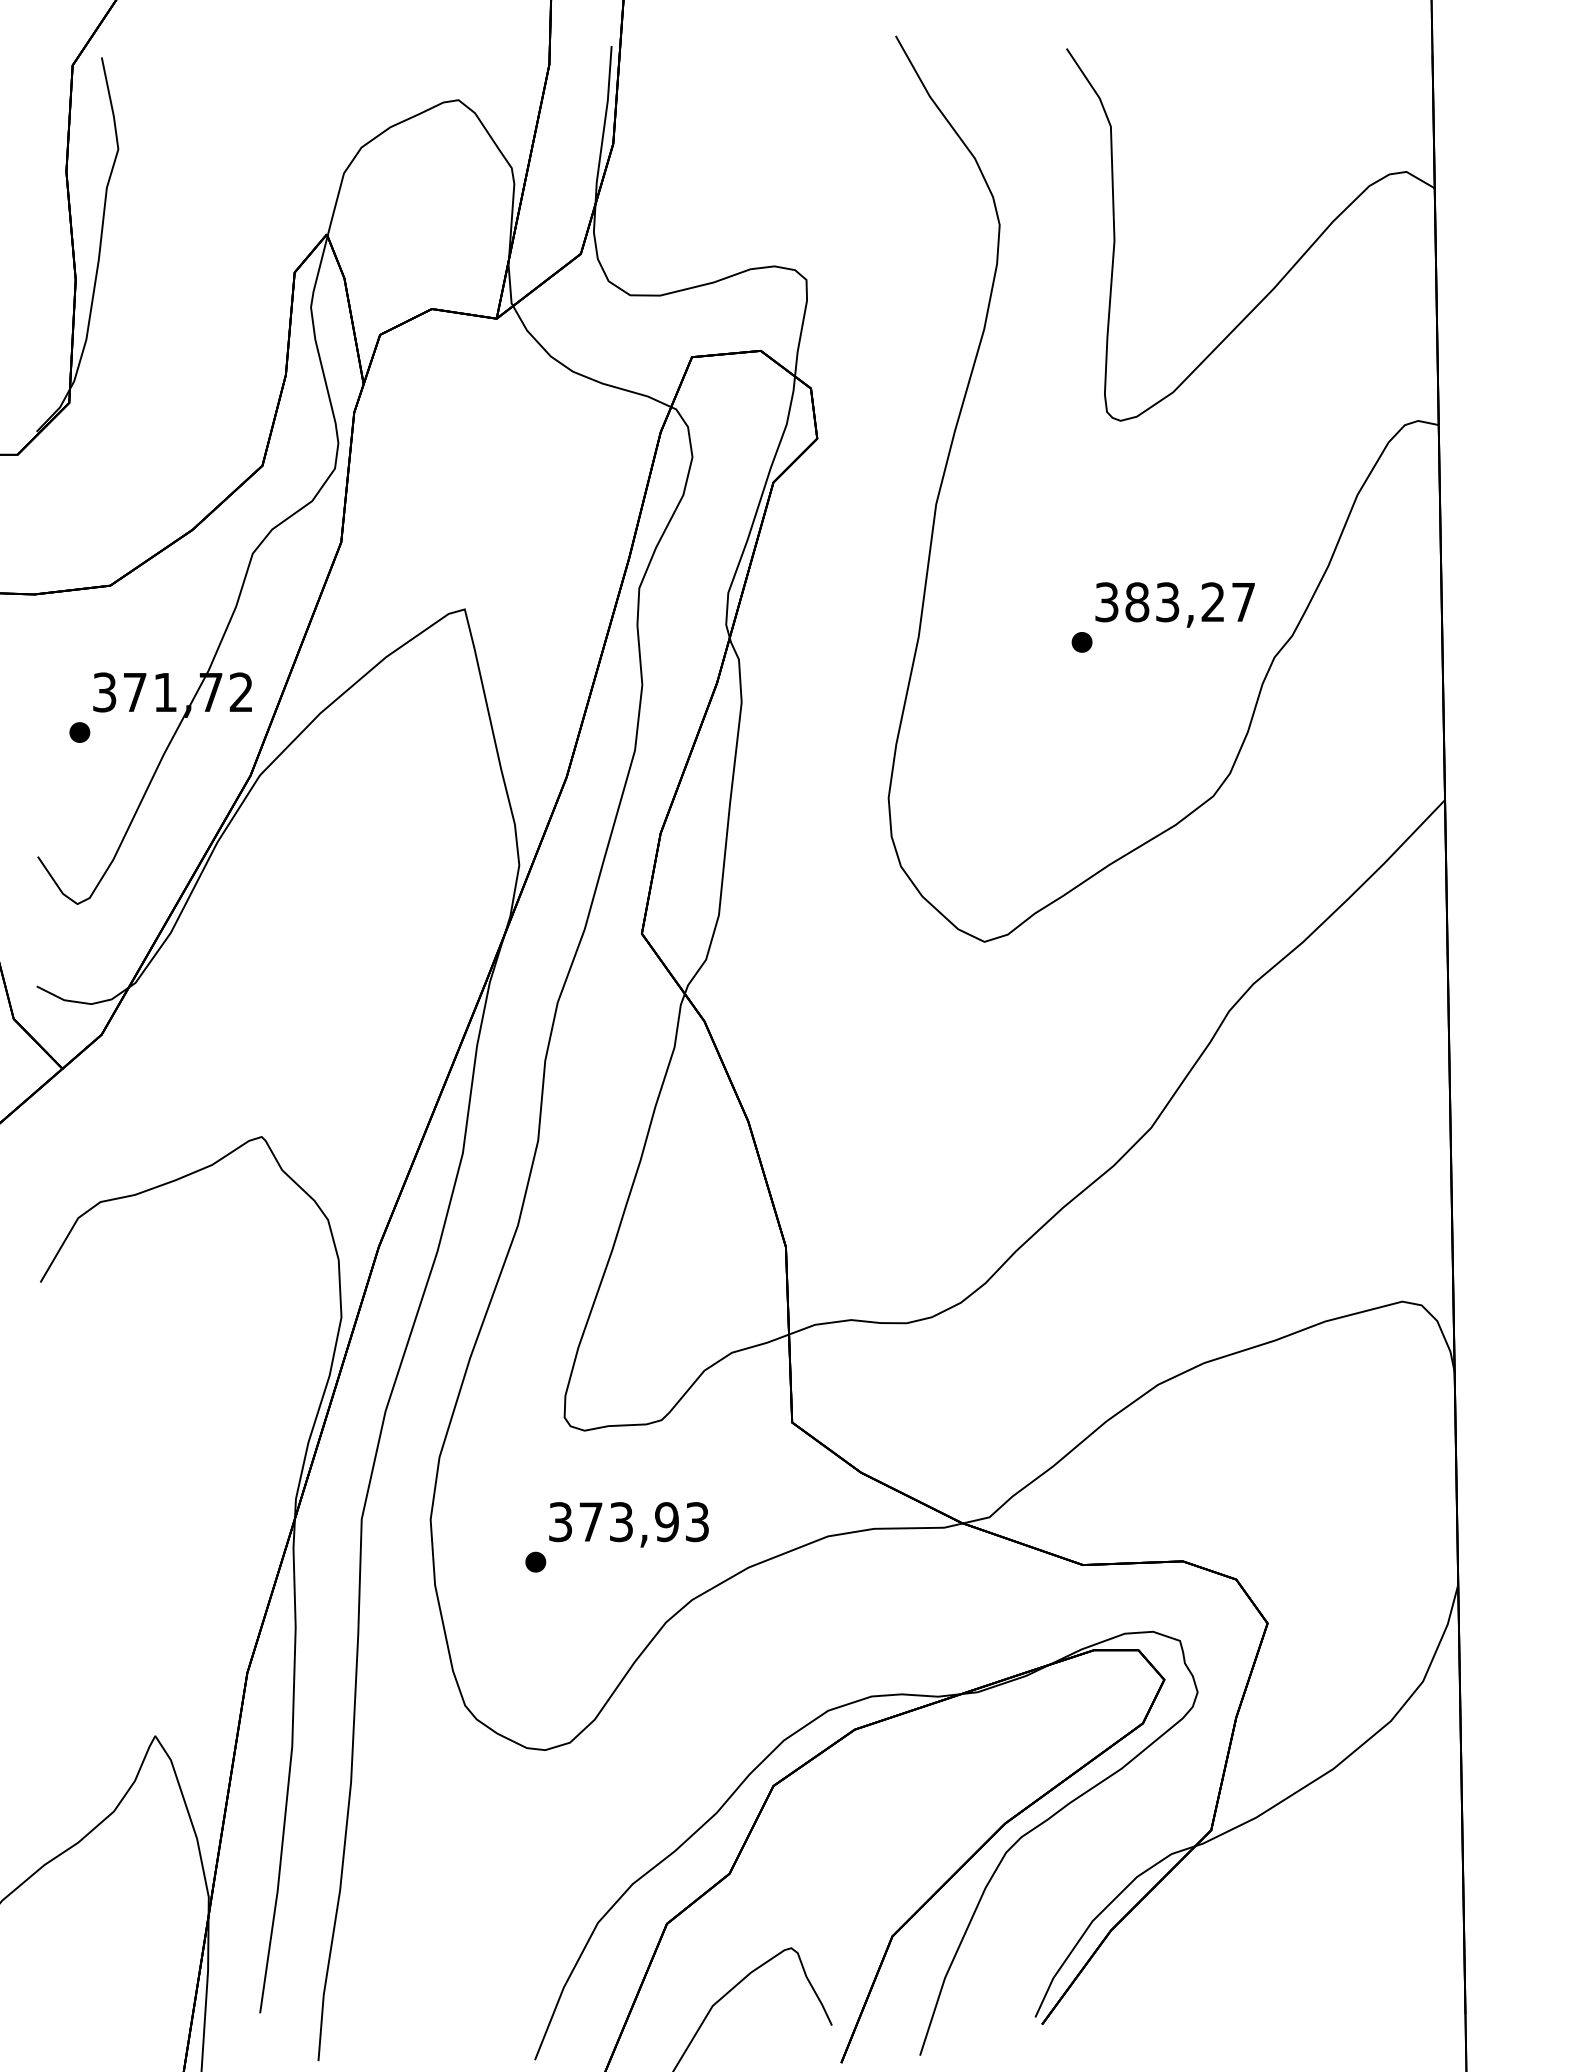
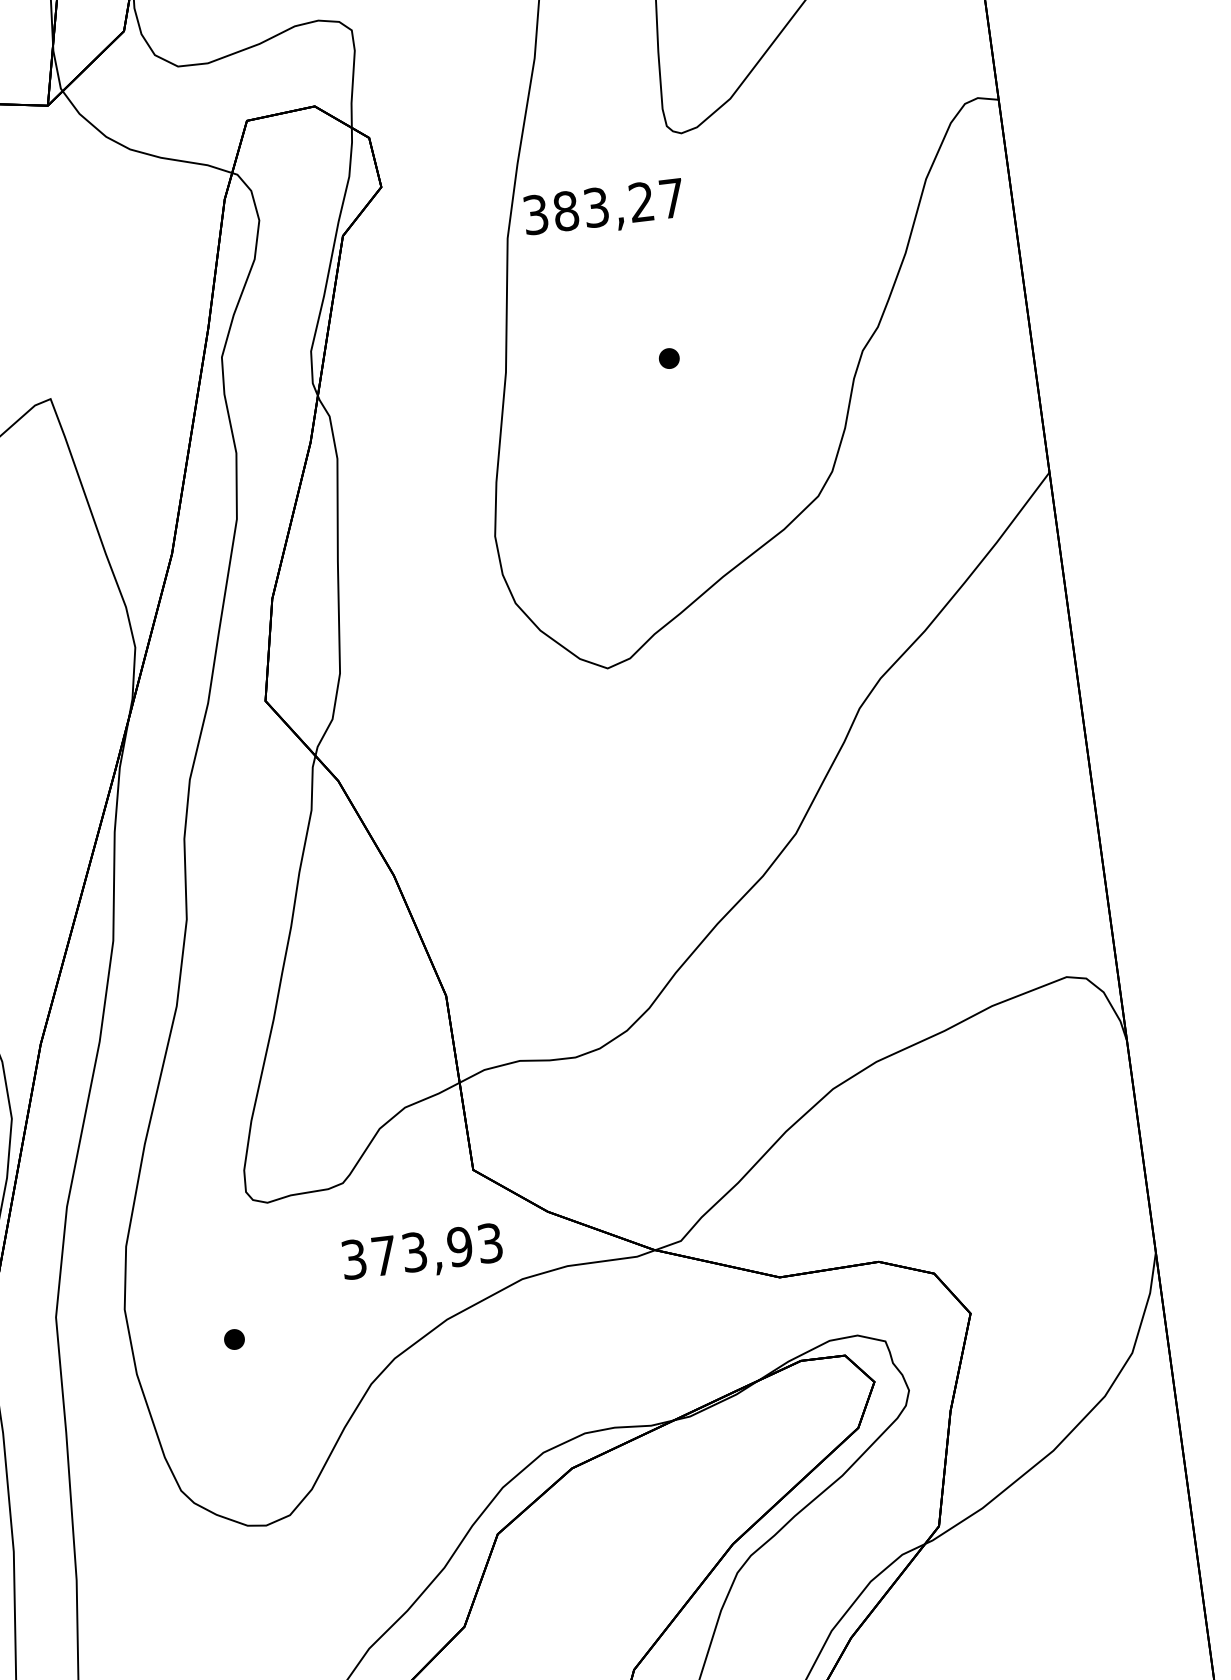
text: (1174, 604) -> (603, 208), moved
text: (628, 1524) -> (421, 1253), moved

